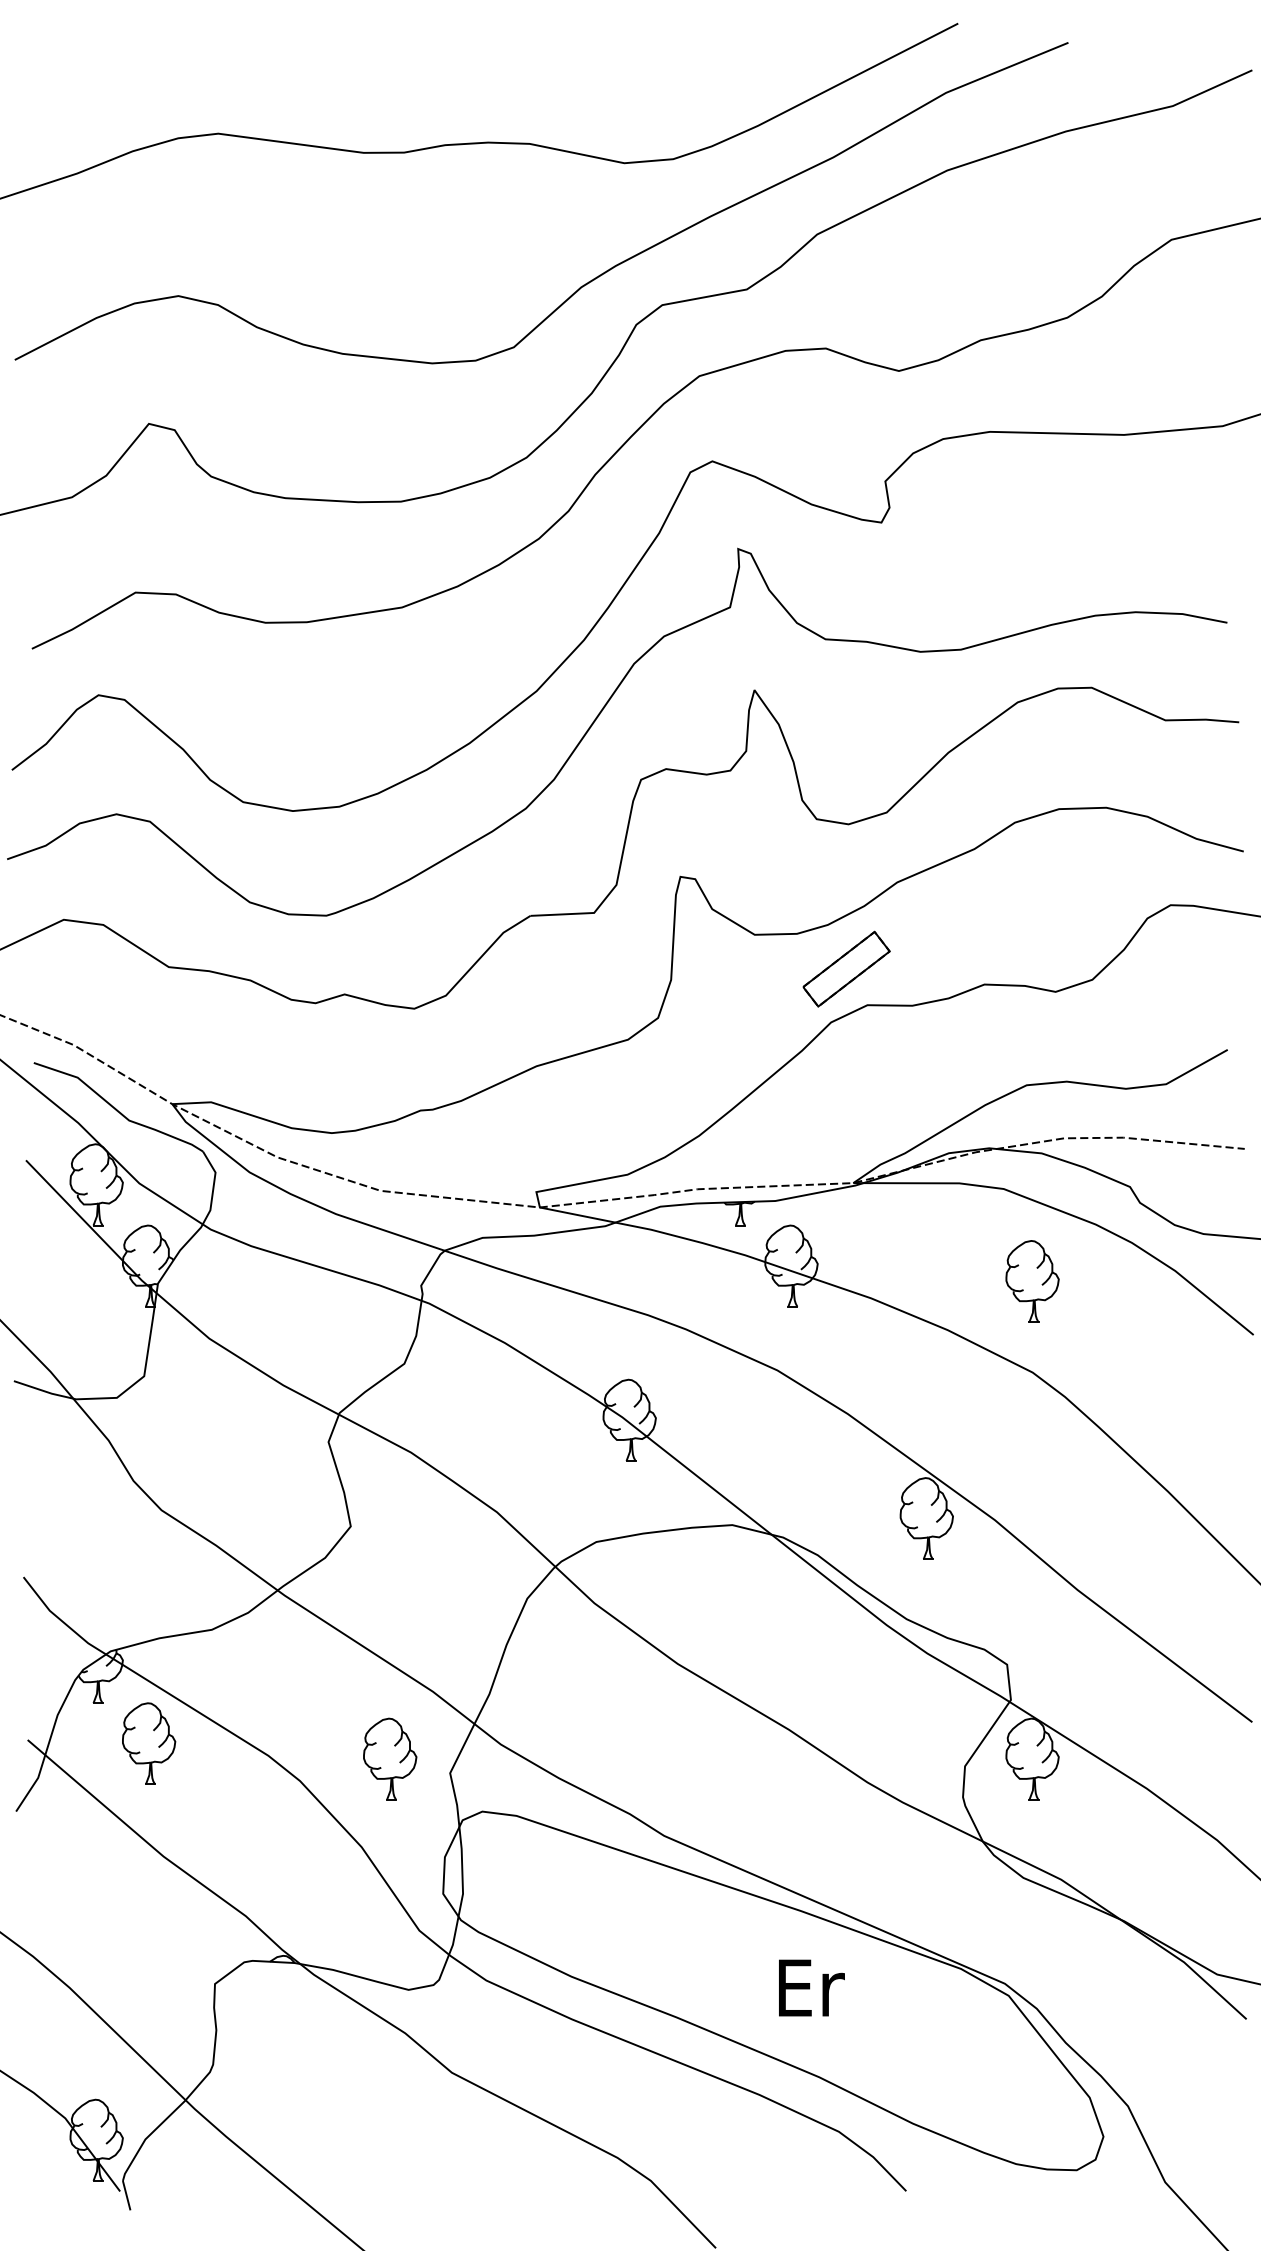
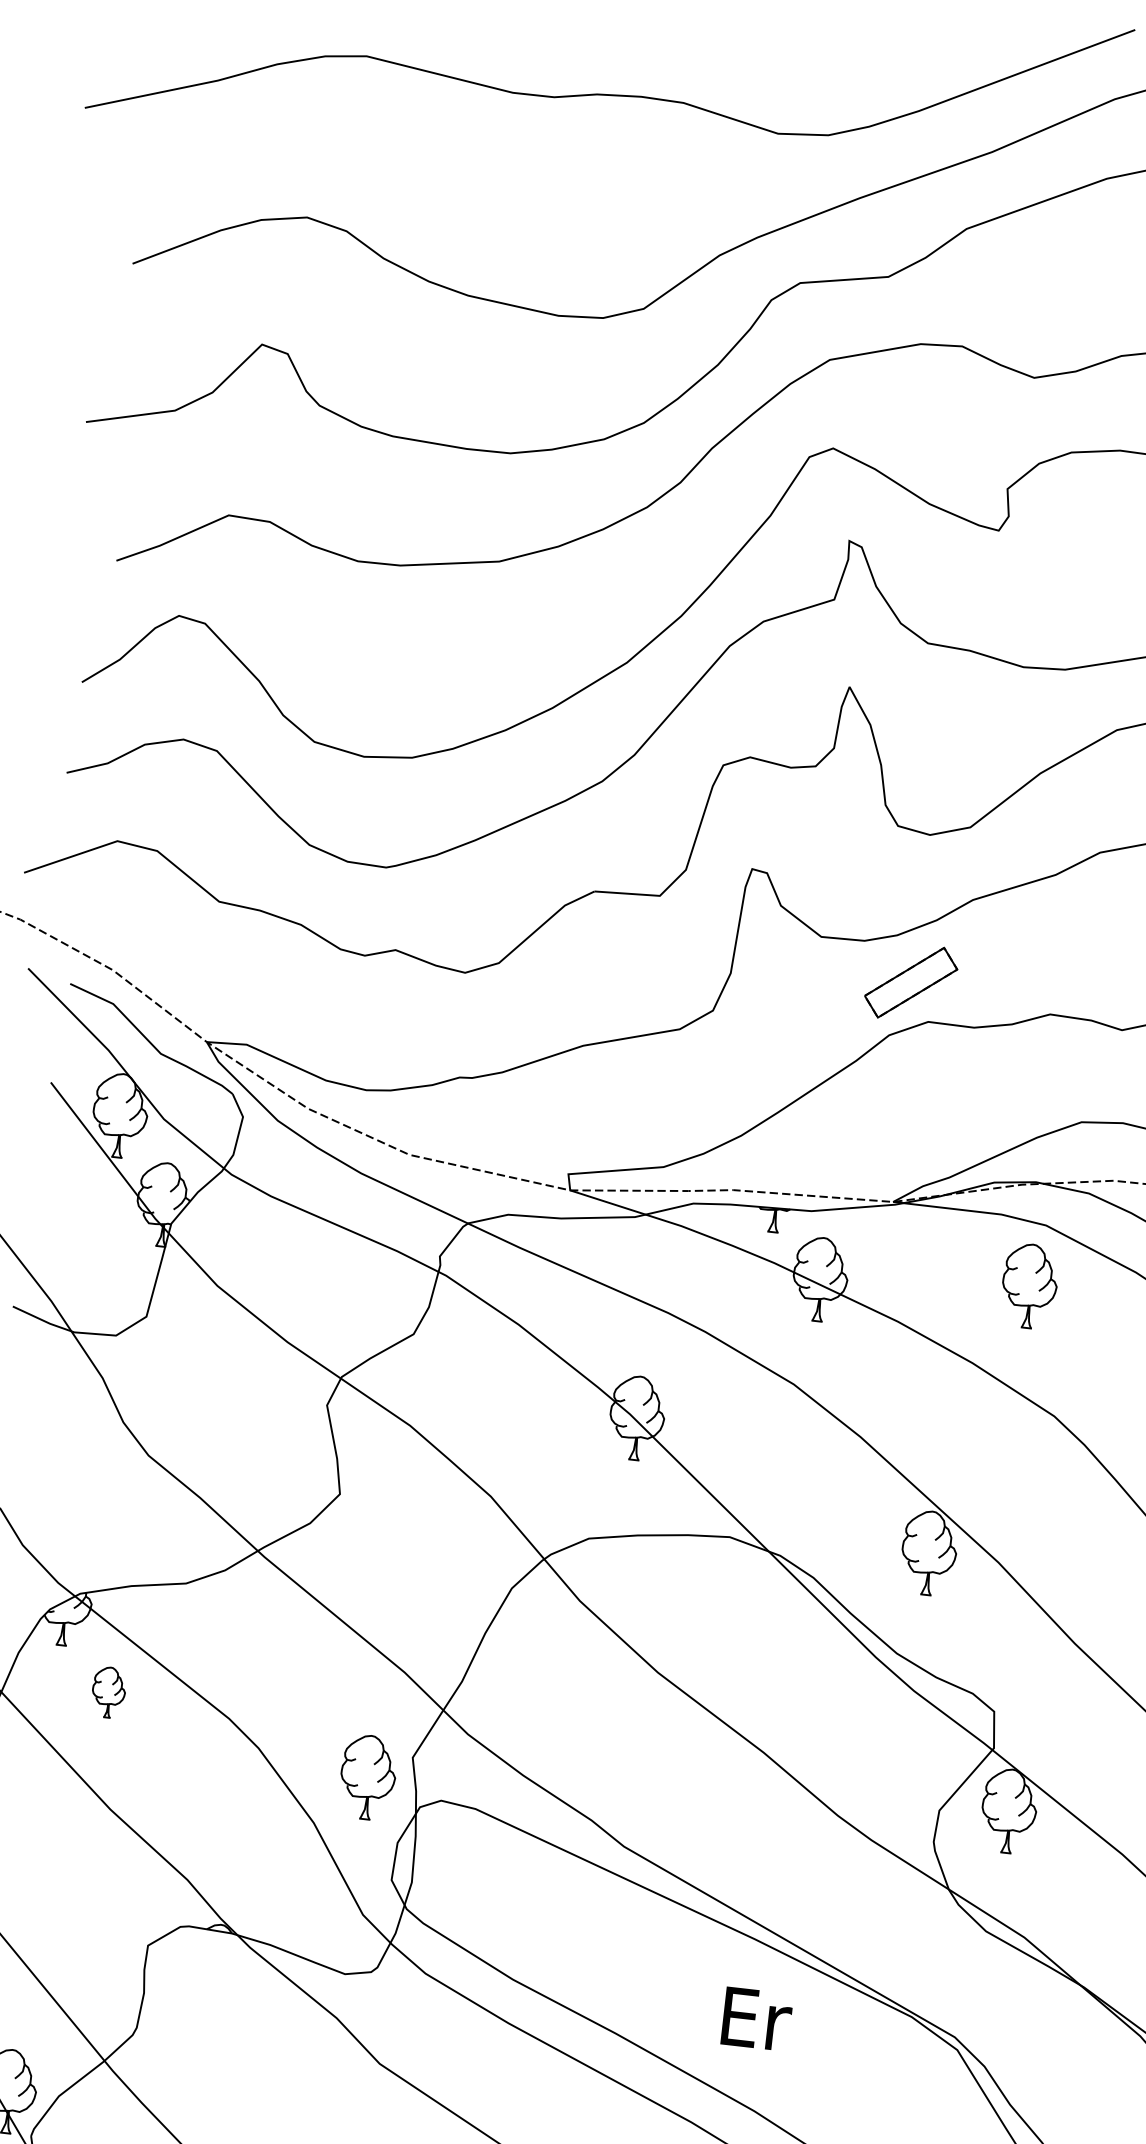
part: (1032, 1281) -> (1029, 1286), moved
part: (149, 1743) -> (109, 1692), size x0.6
part: (390, 1758) -> (368, 1776), moved

